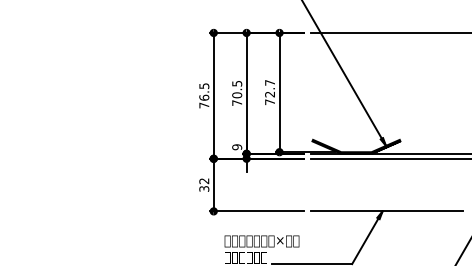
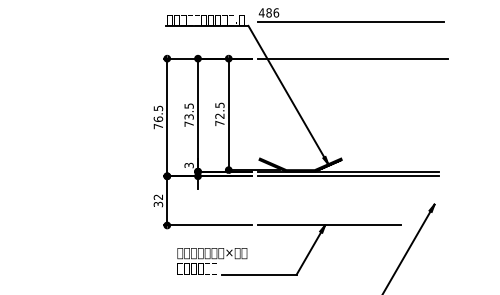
text: (269, 81) -> (219, 104), 72.7 -> 72.5
text: (236, 94) -> (188, 116), 70.5 -> 73.5
text: (236, 147) -> (188, 165), 9 -> 3

